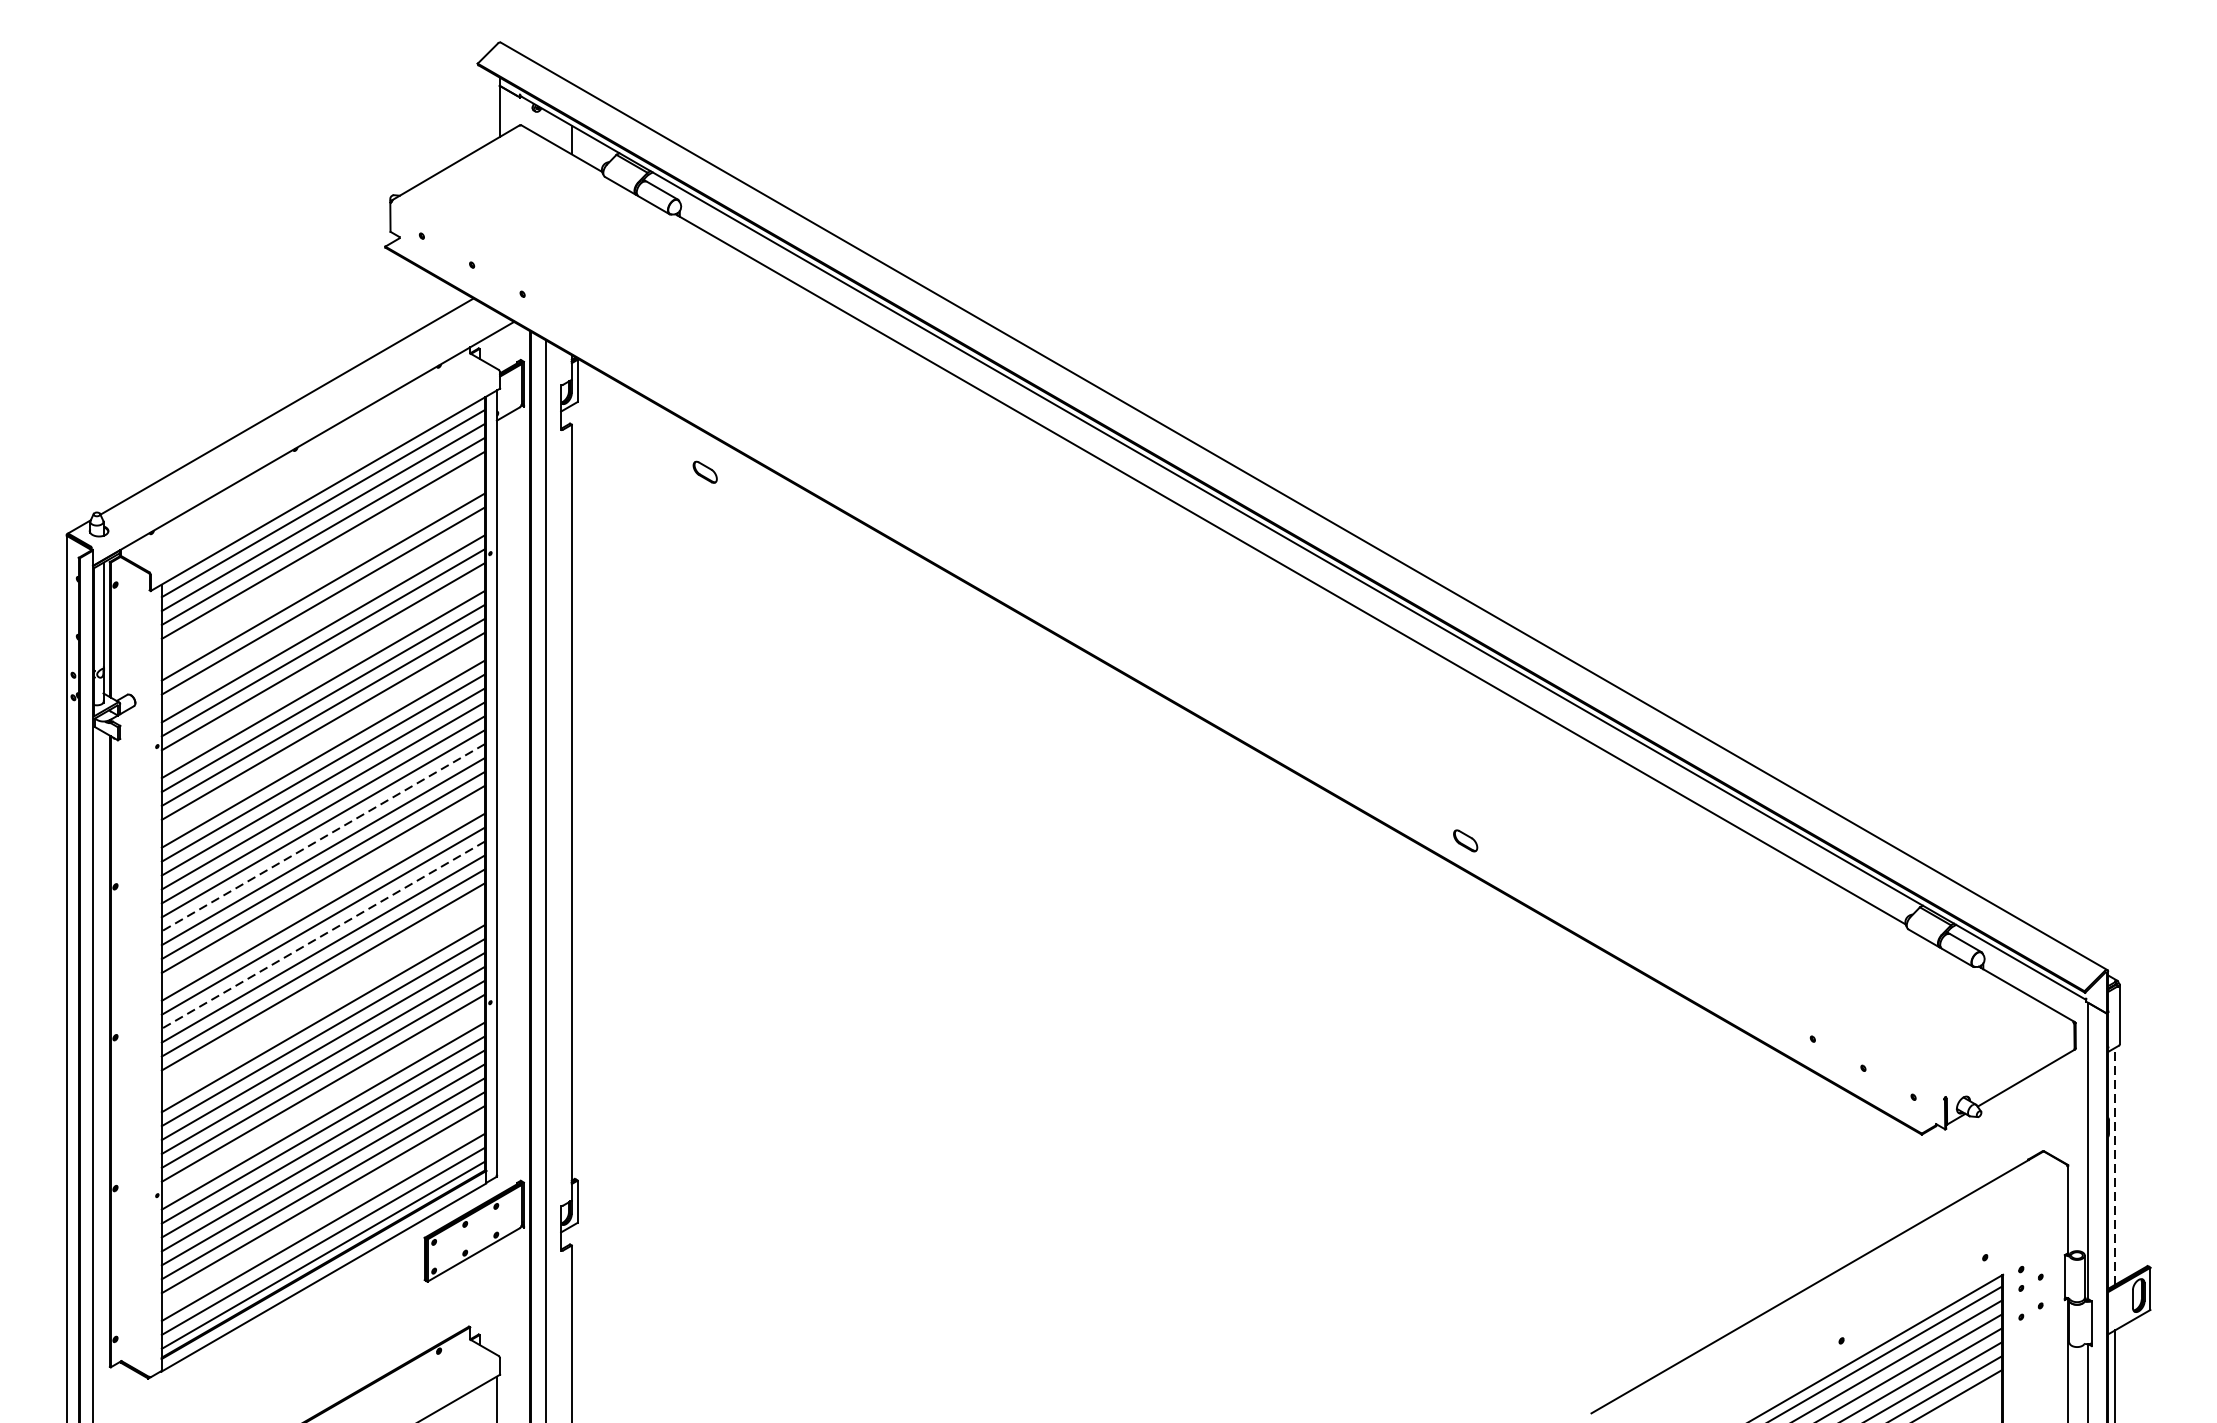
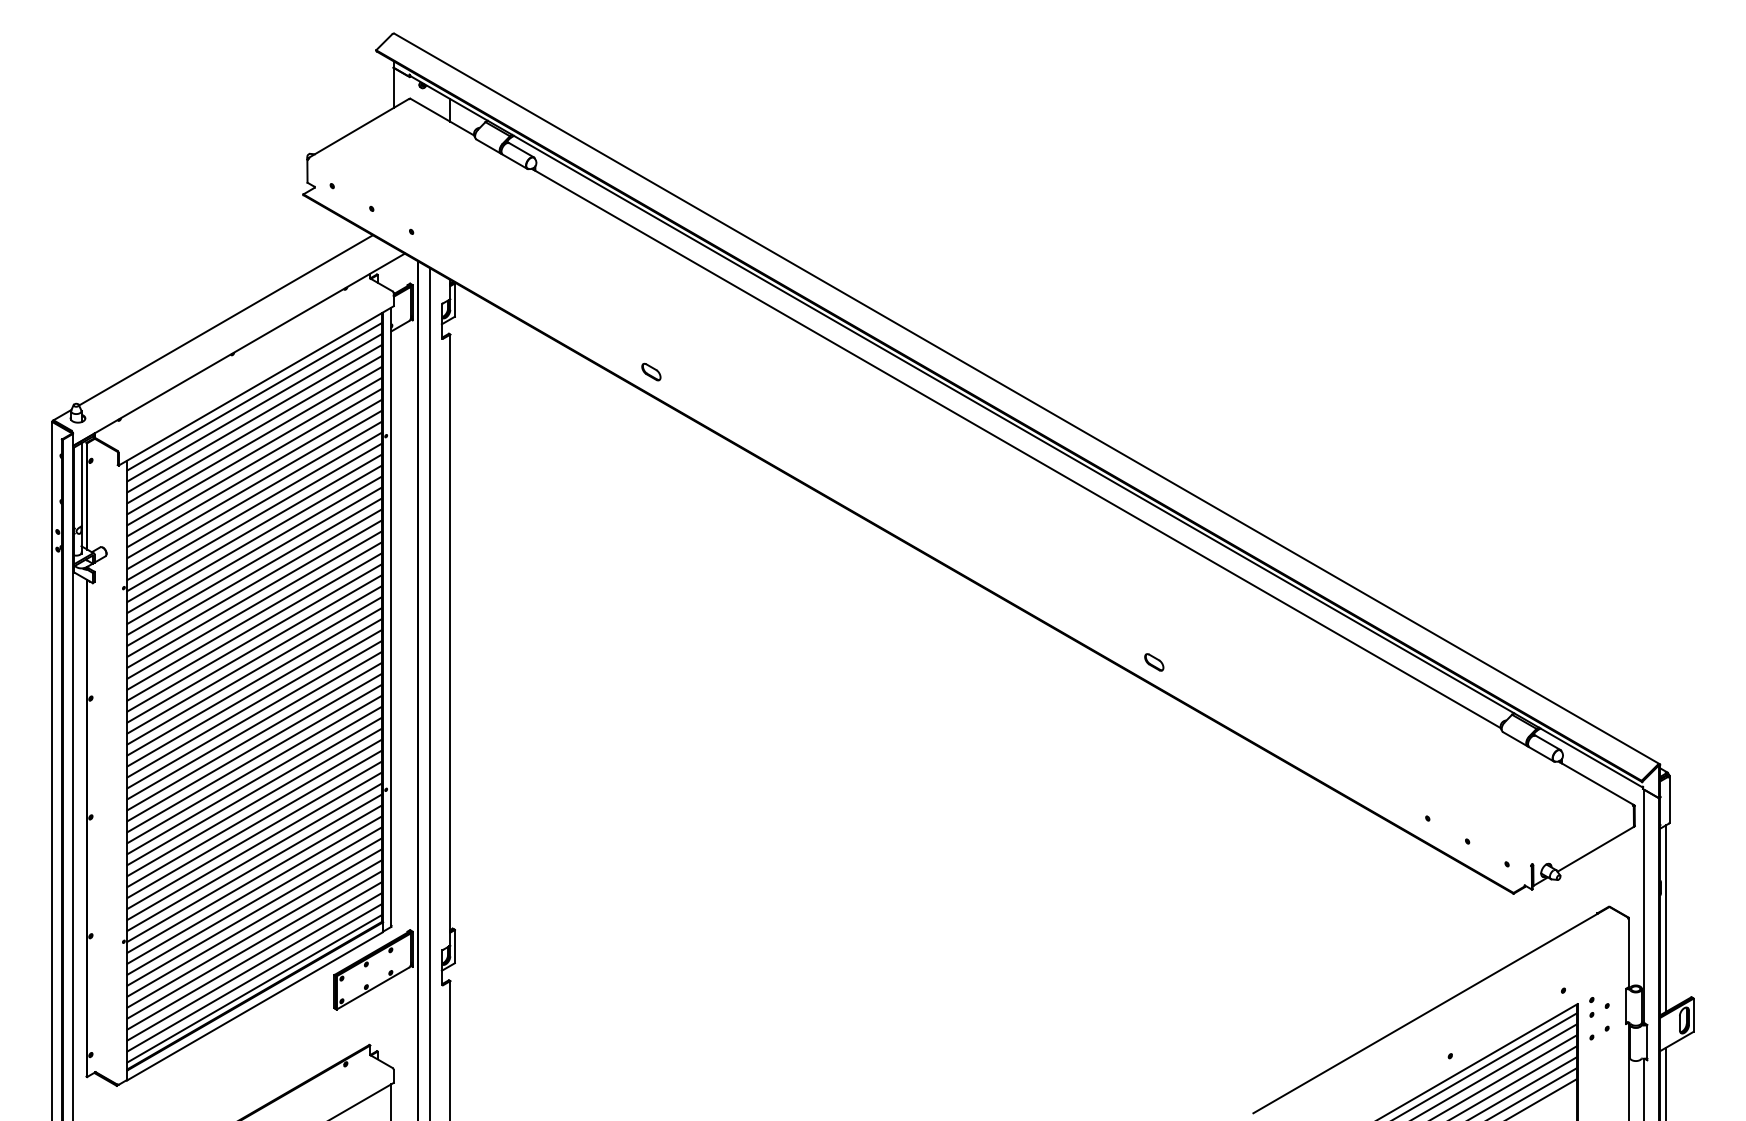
part: (705, 471) -> (651, 371), moved
line: (323, 559) -> (254, 440), added
line: (323, 573) -> (254, 451), added
line: (323, 615) -> (254, 484), added
line: (323, 670) -> (254, 528), added
line: (323, 739) -> (254, 582), added
line: (323, 838) -> (254, 660), dashed -> solid
line: (323, 893) -> (254, 703), added
line: (323, 934) -> (254, 736), dashed -> solid
line: (323, 990) -> (254, 780), added
line: (323, 1004) -> (254, 791), added
line: (323, 1101) -> (254, 867), added
line: (2116, 1166) -> (1666, 918), dashed -> solid
line: (323, 1213) -> (254, 955), added

